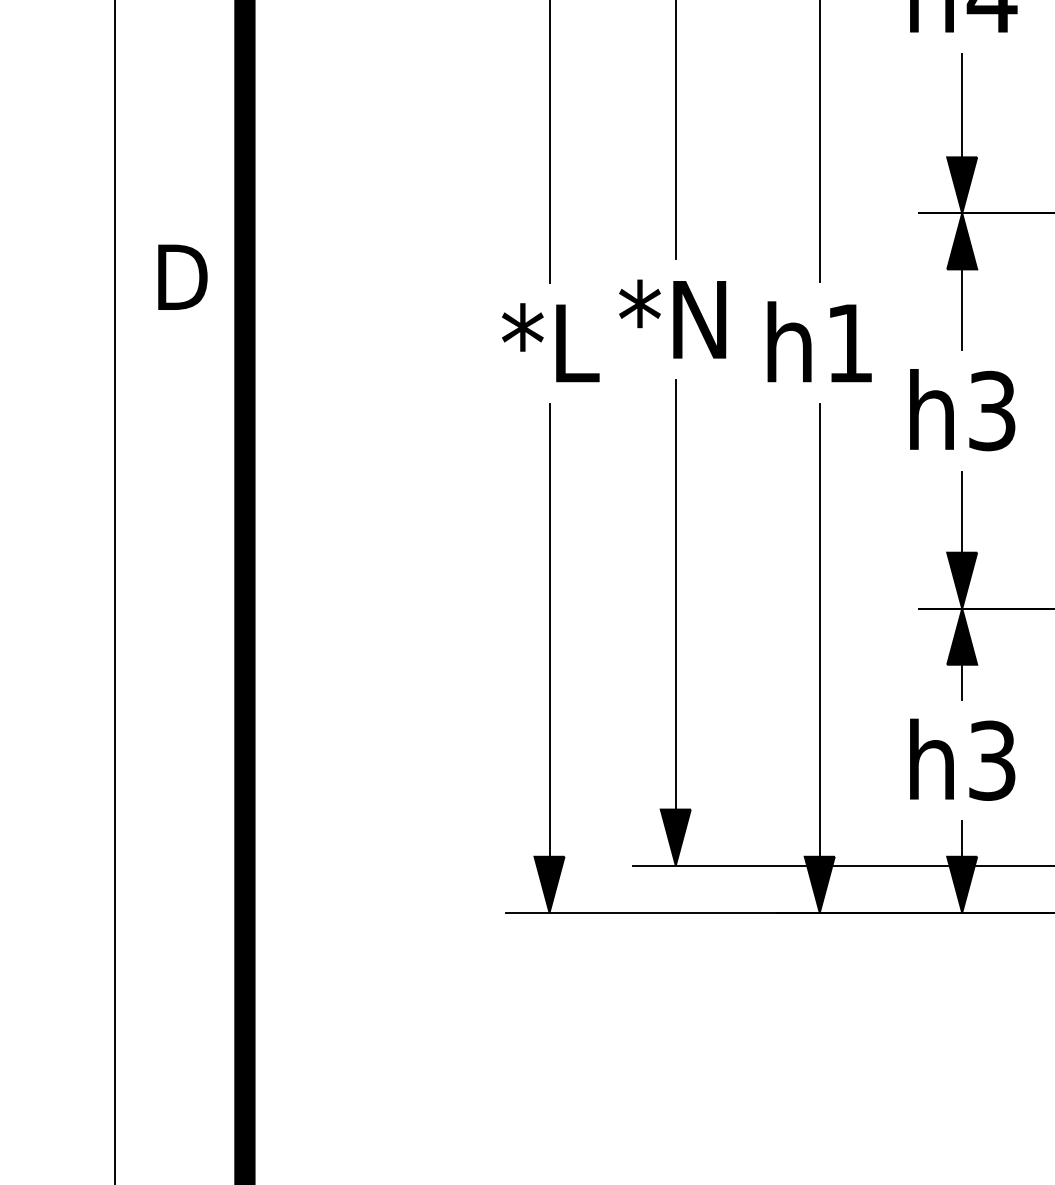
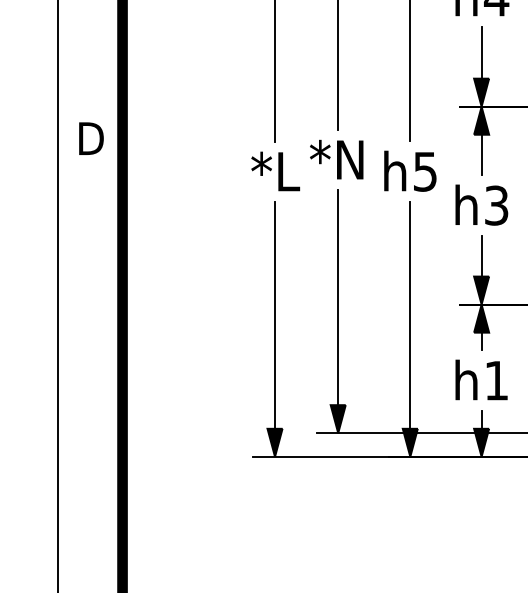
text: (850, 342) -> (425, 171), h1 -> h5
text: (991, 760) -> (496, 380), h3 -> h1

